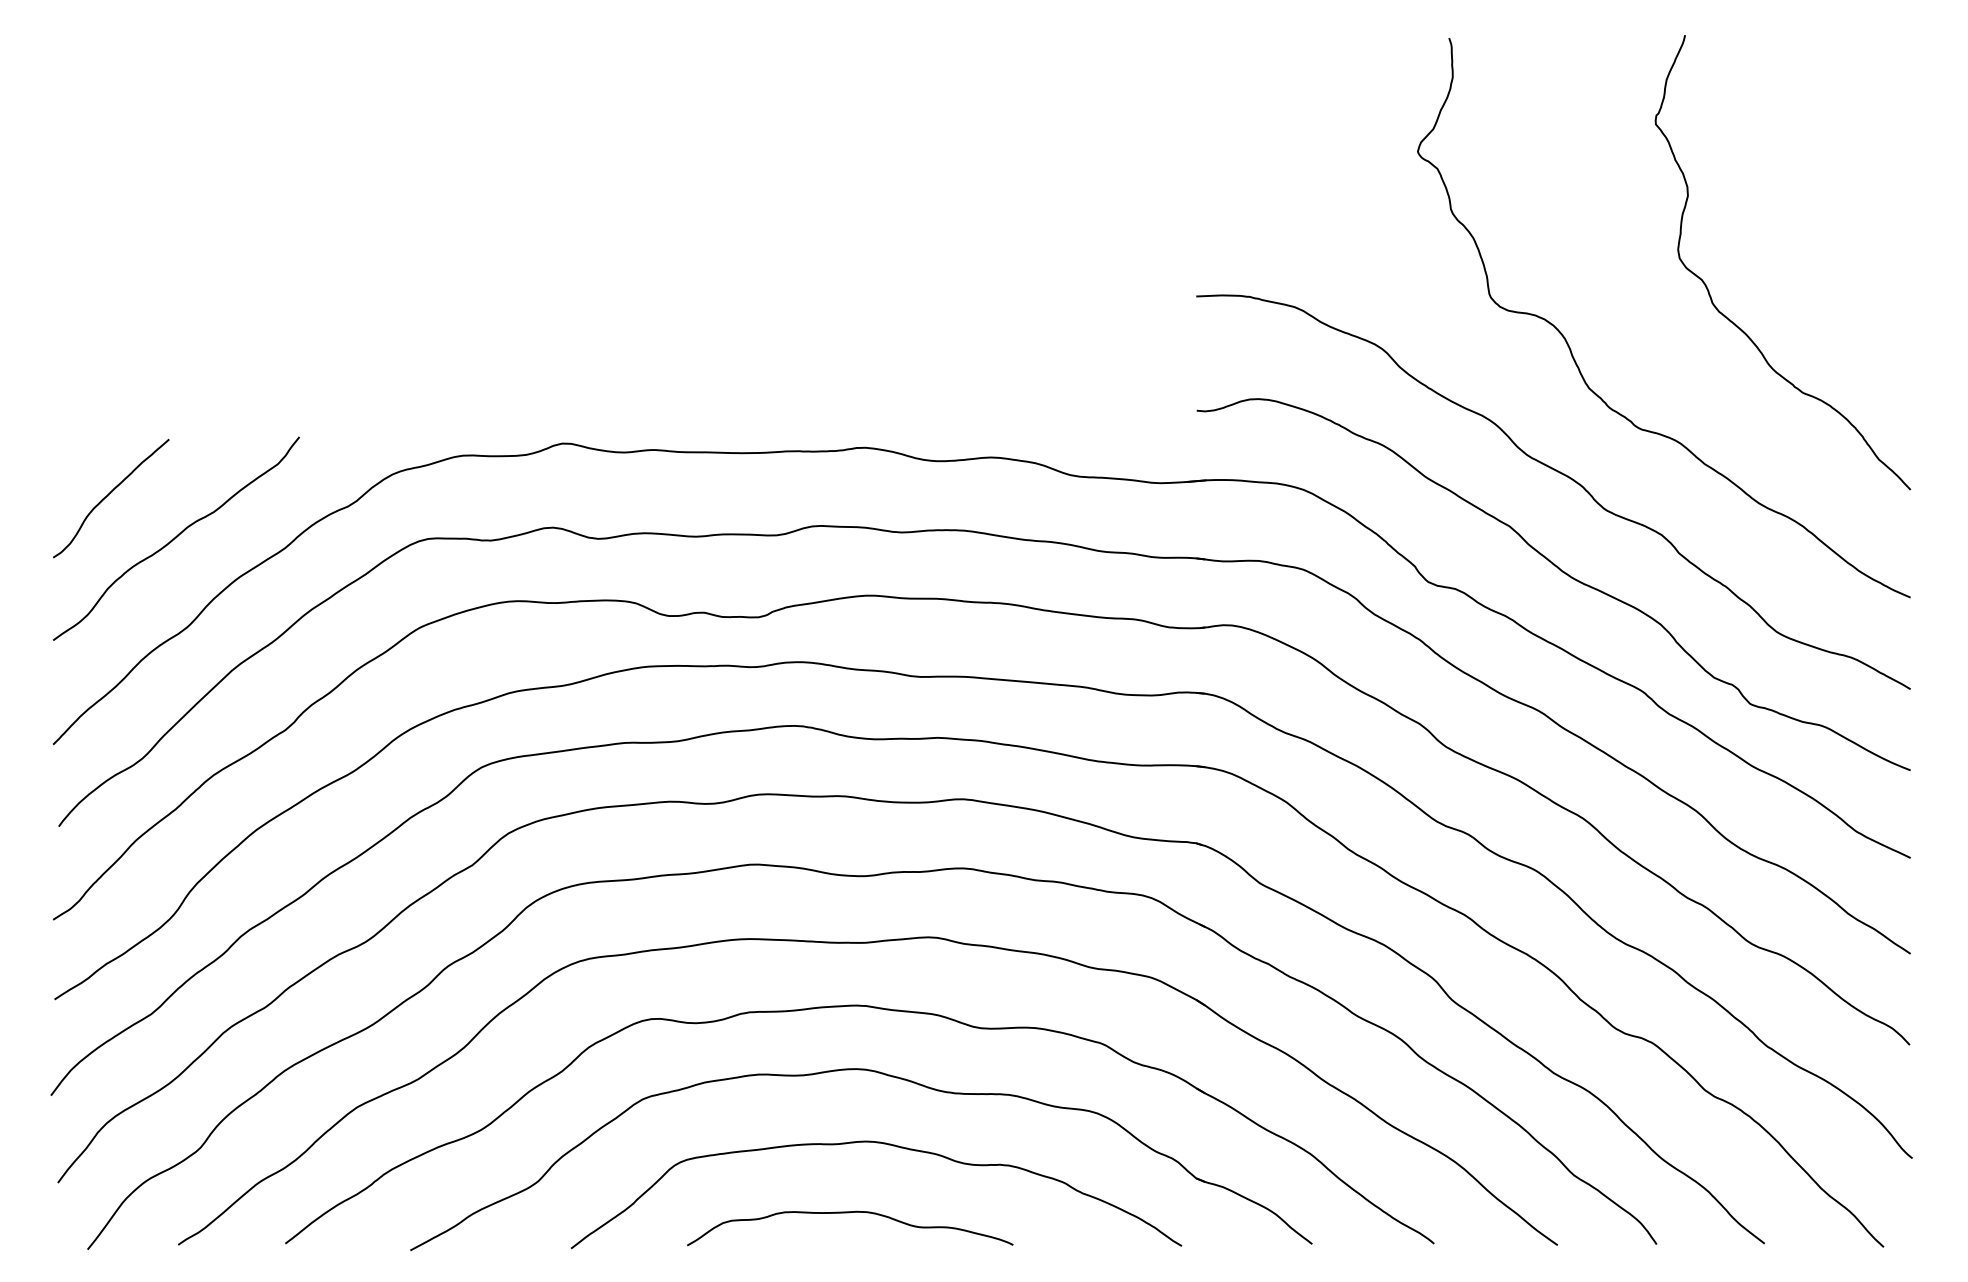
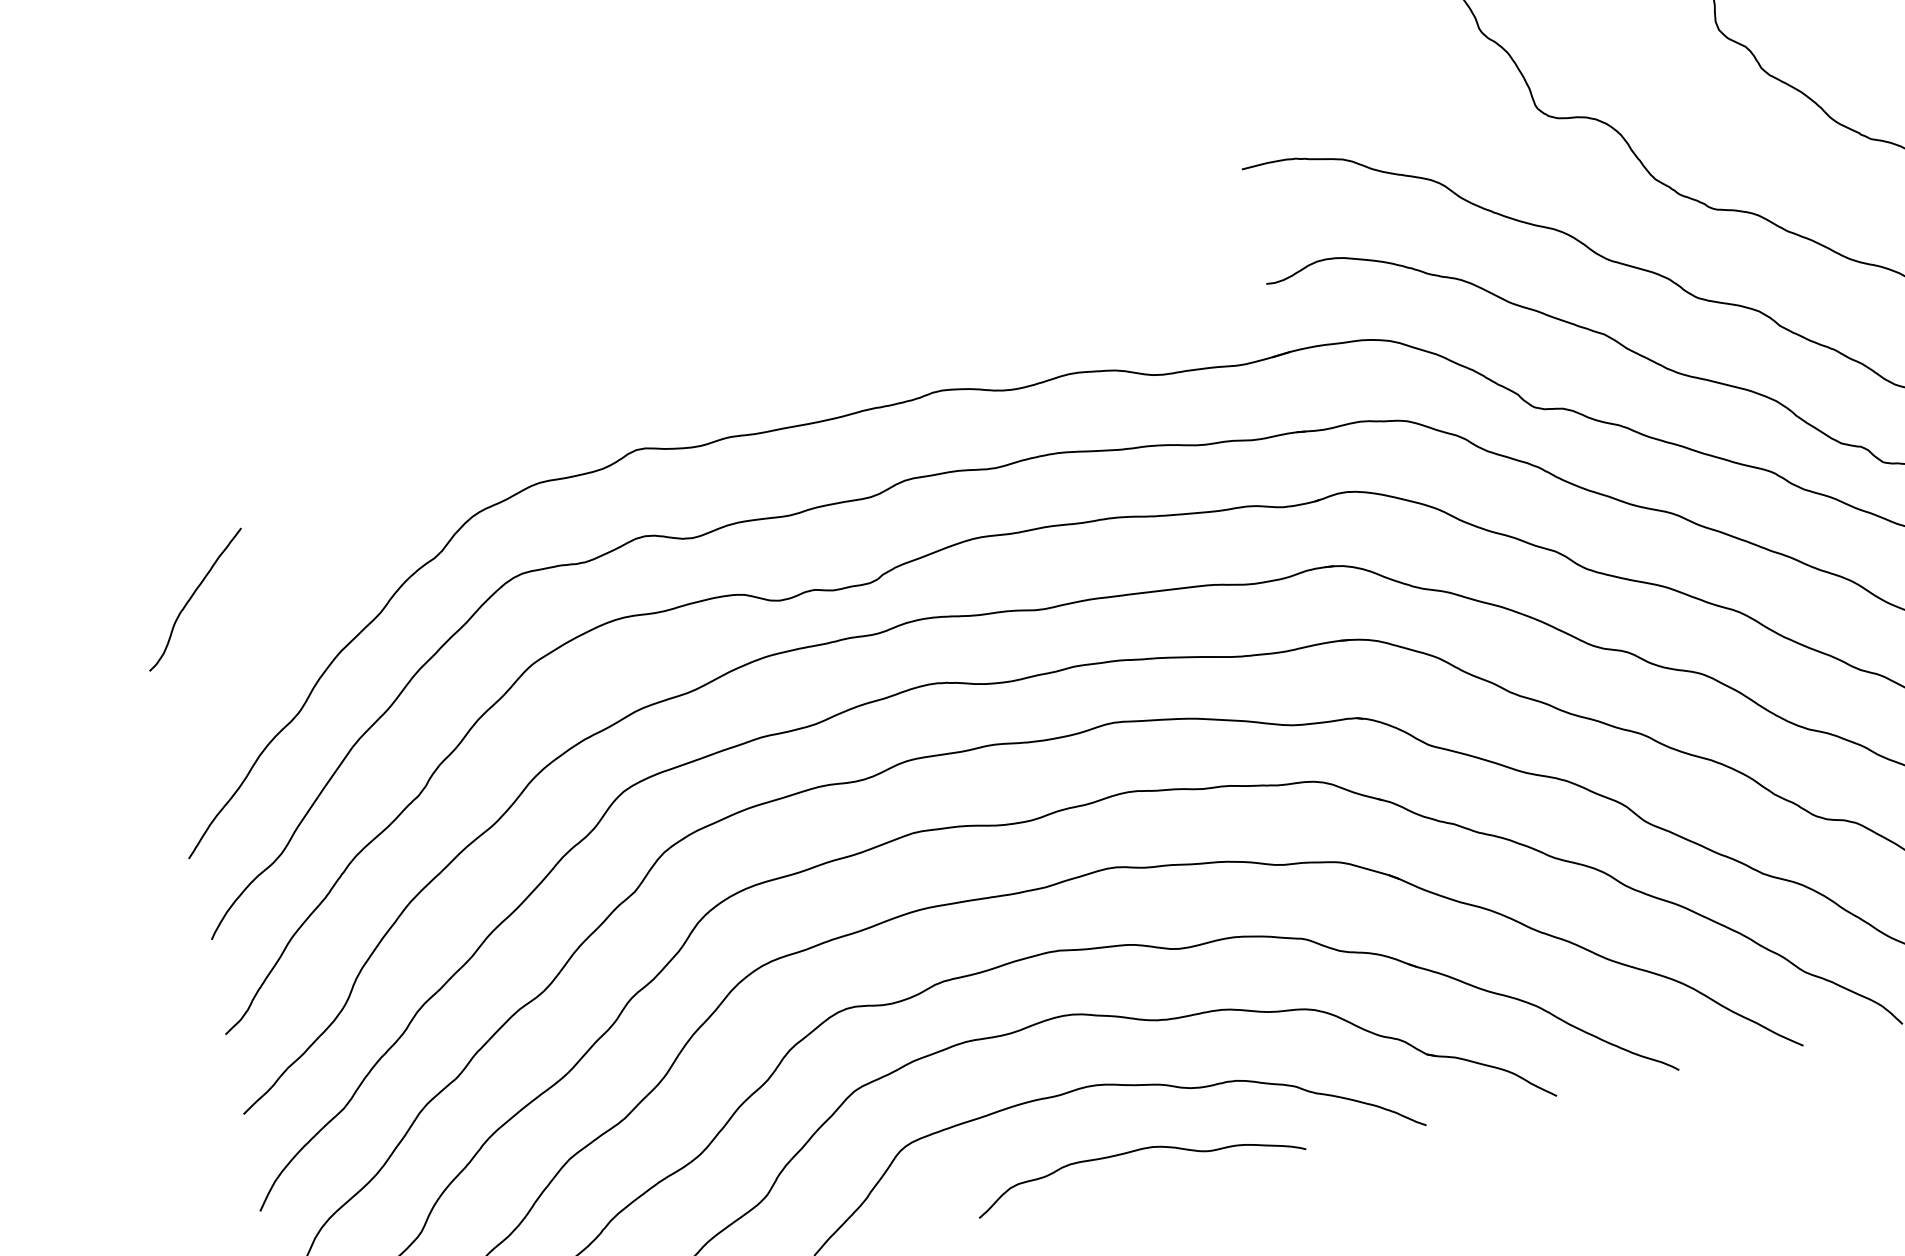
curve: (175, 538) -> (268, 626), removed
curve: (849, 1213) -> (1135, 1152), moved

